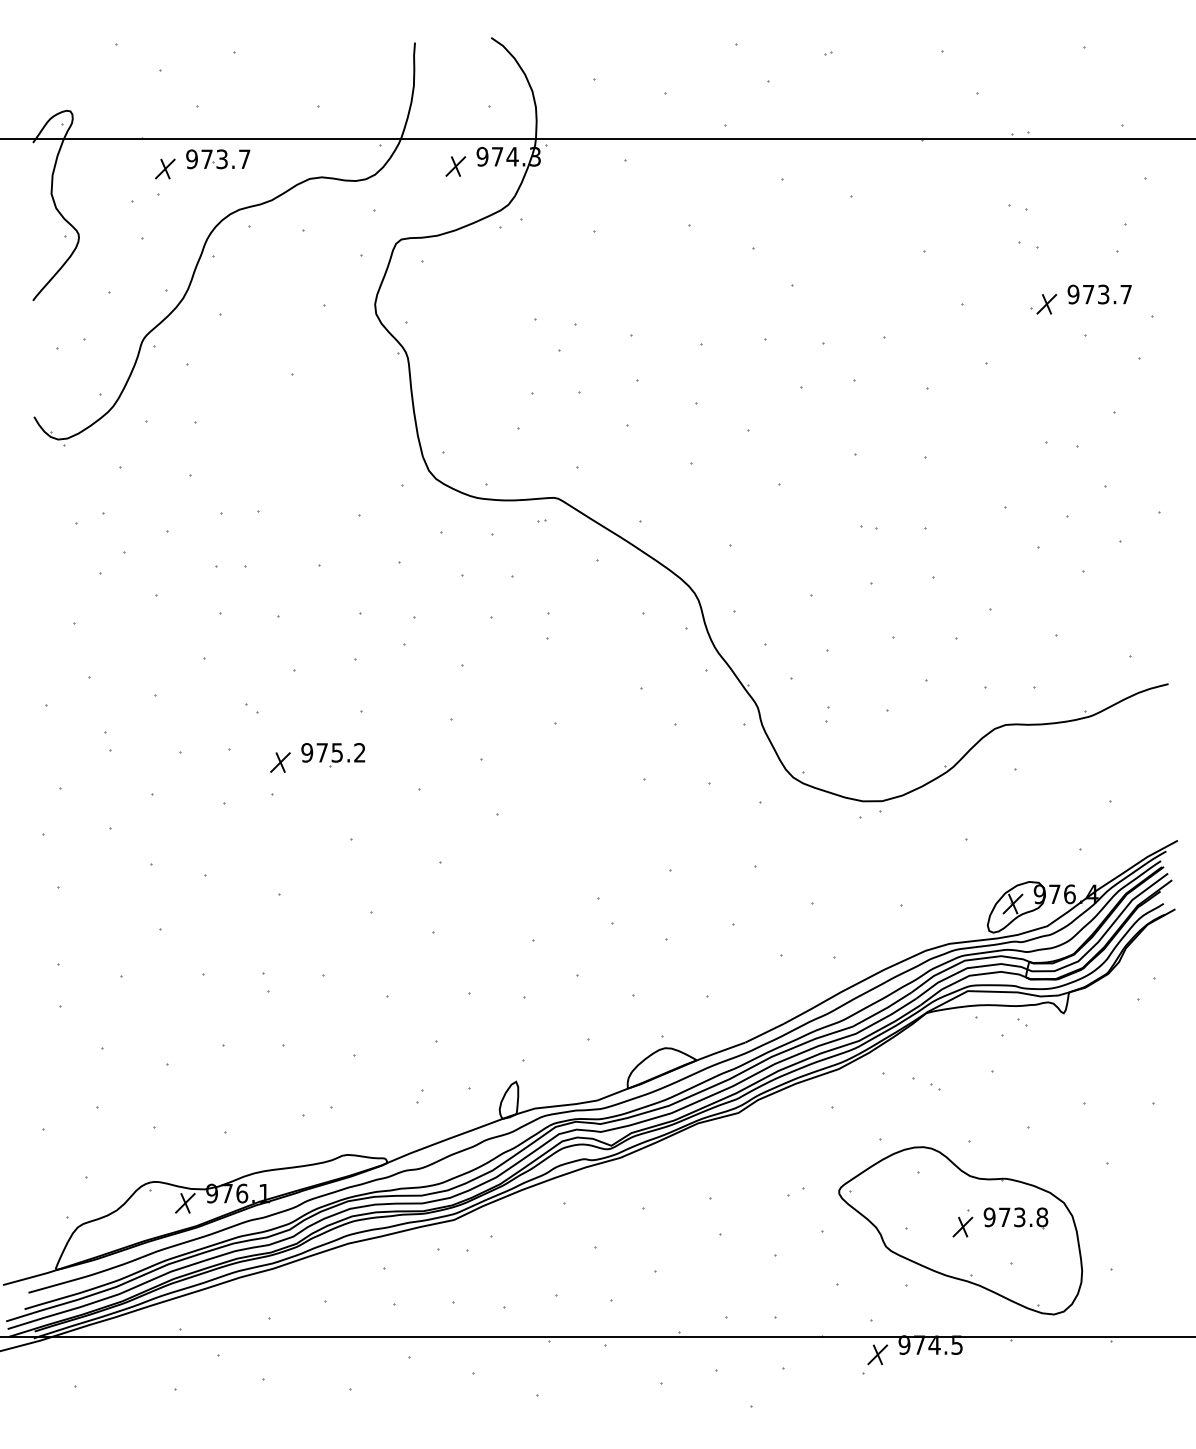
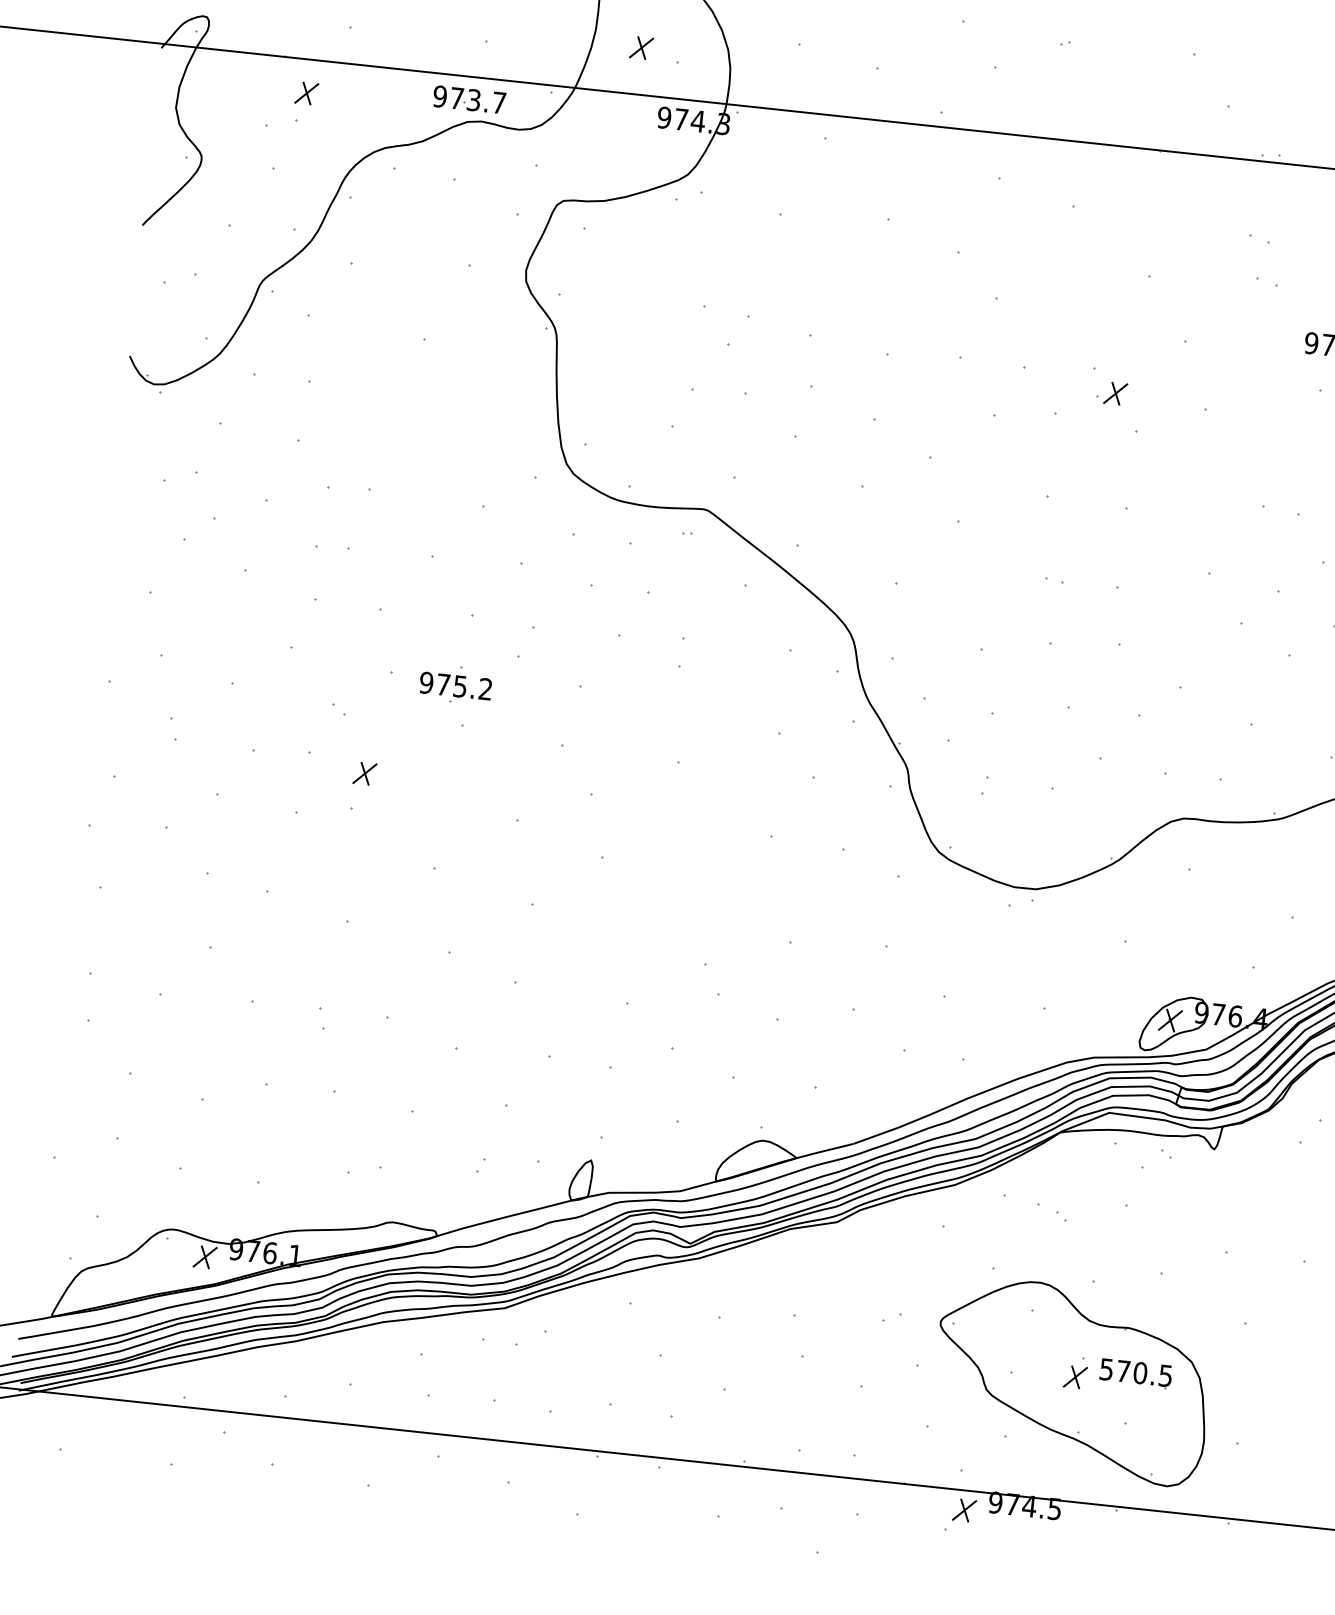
part: (218, 159) -> (469, 100), moved
part: (455, 166) -> (641, 47), moved
part: (1043, 304) -> (1111, 393), moved
part: (333, 755) -> (455, 689), moved
text: (1015, 1217) -> (1135, 1372), 973.8 -> 570.5

